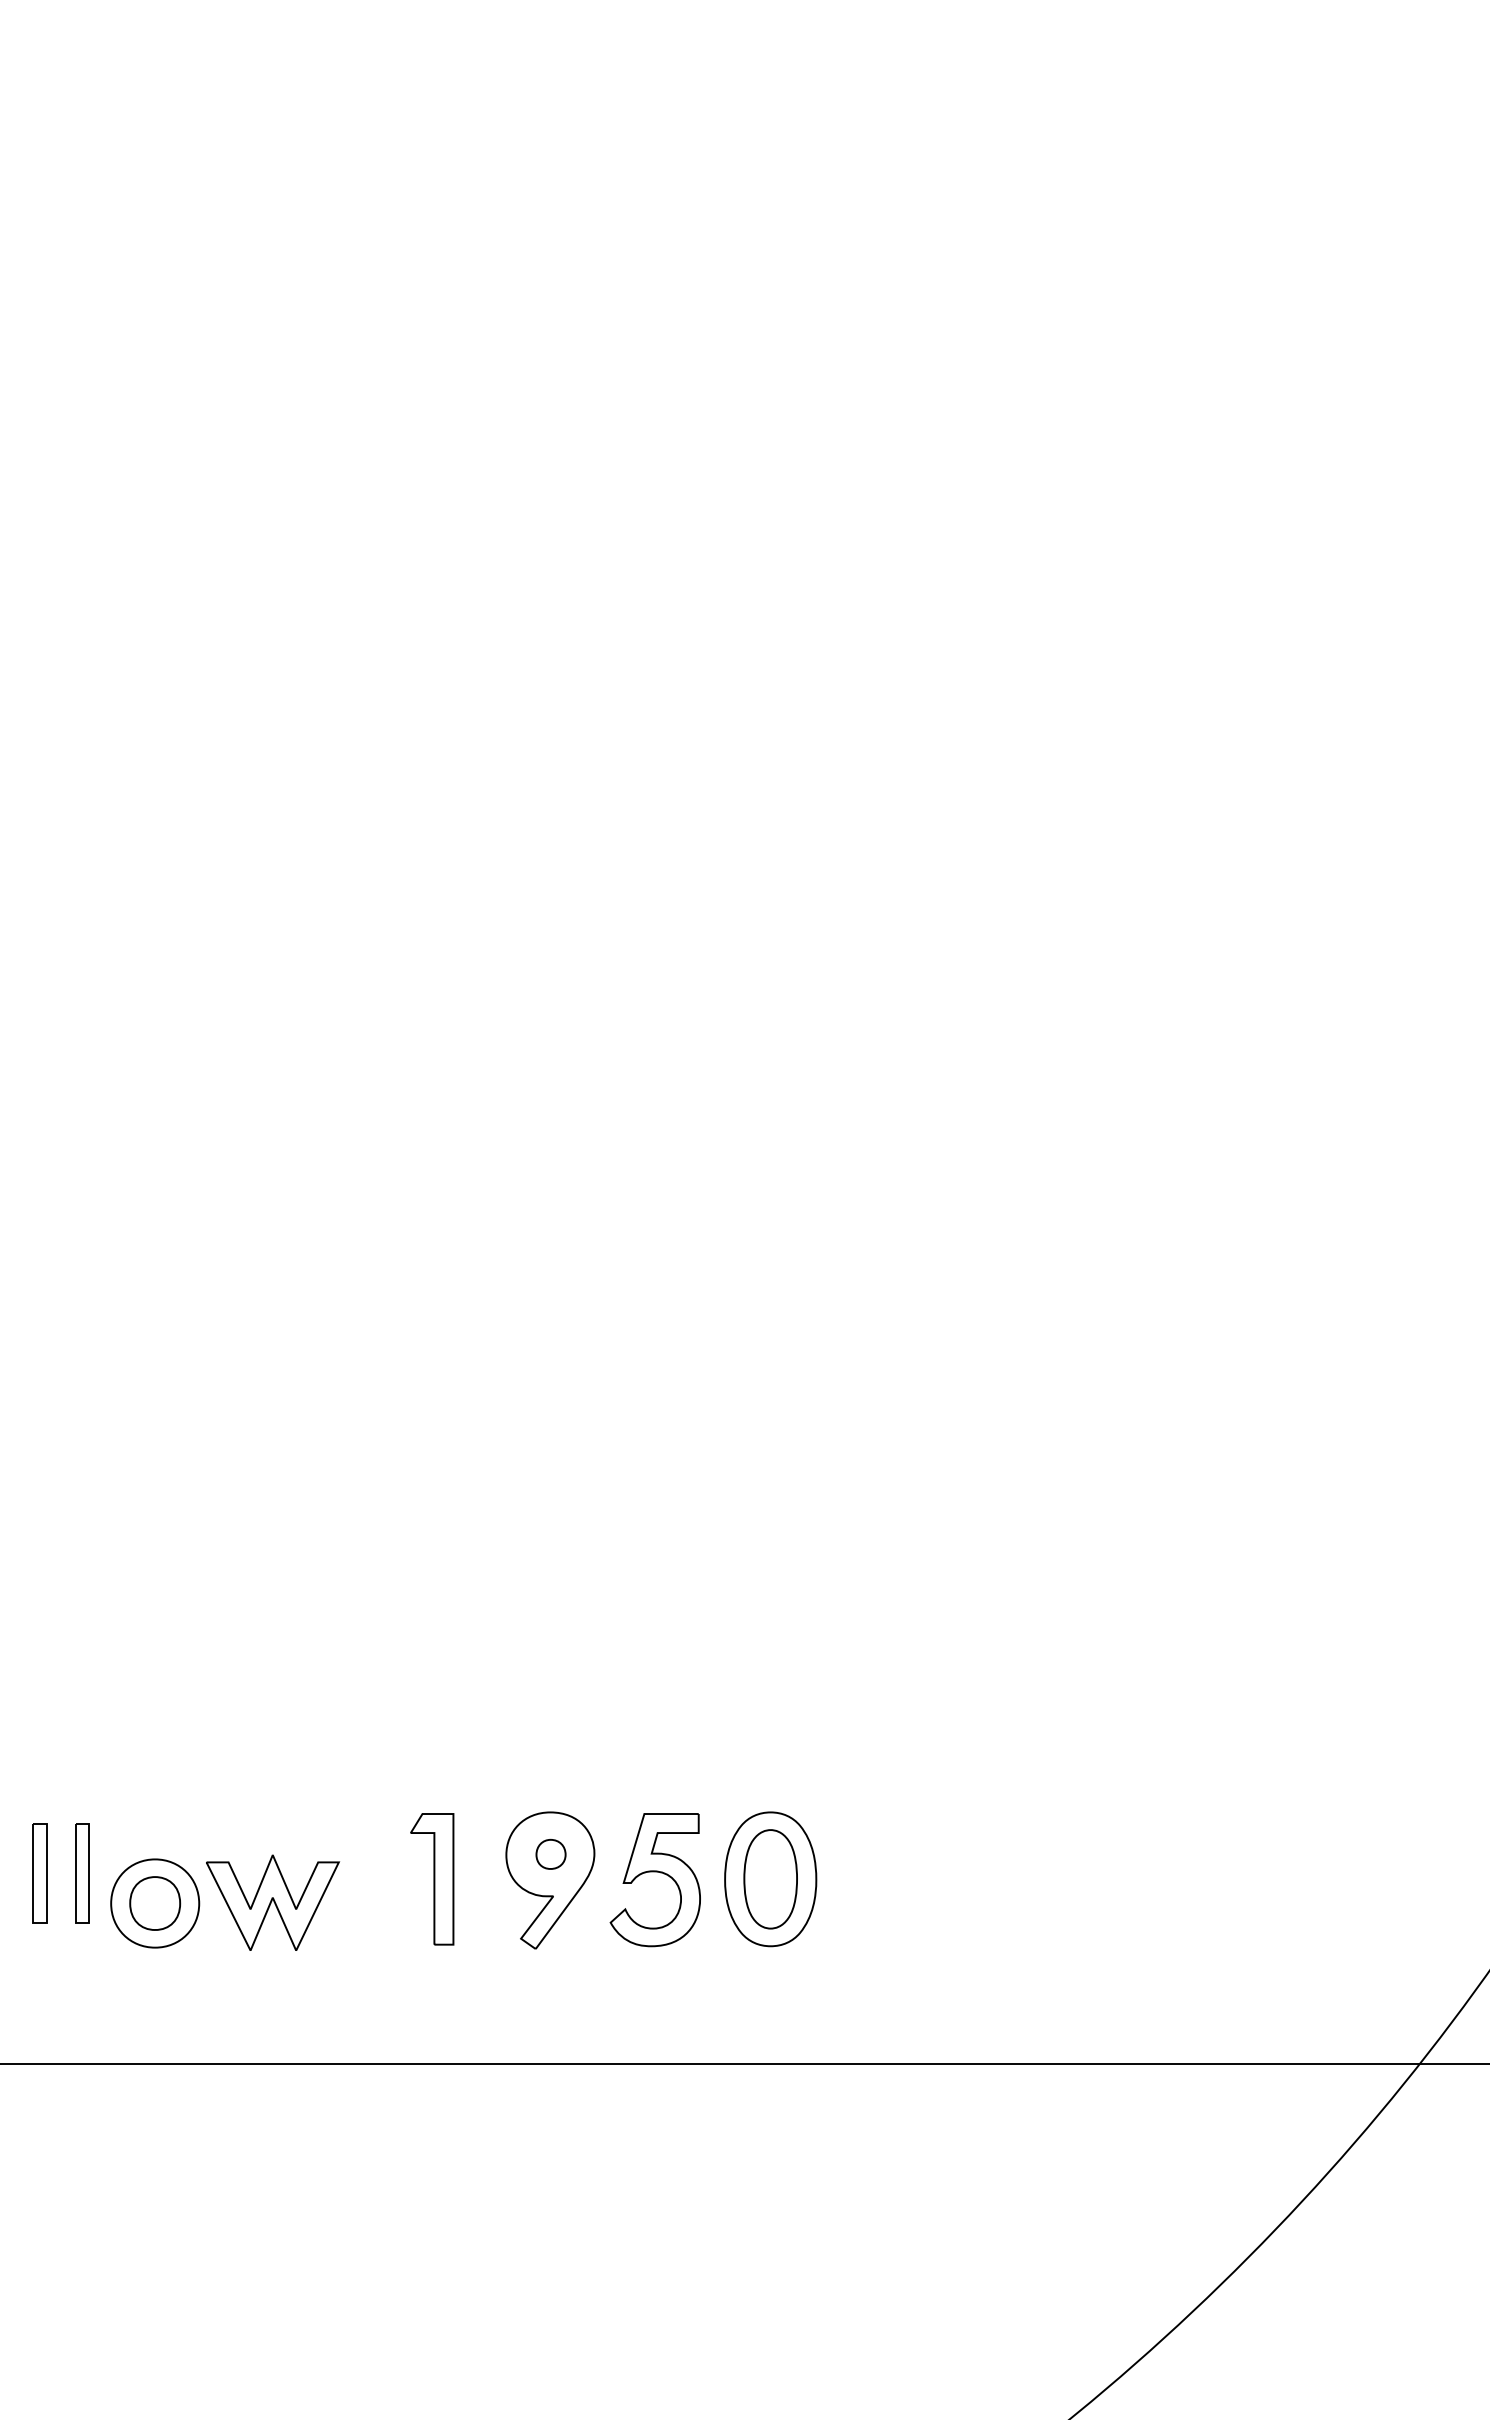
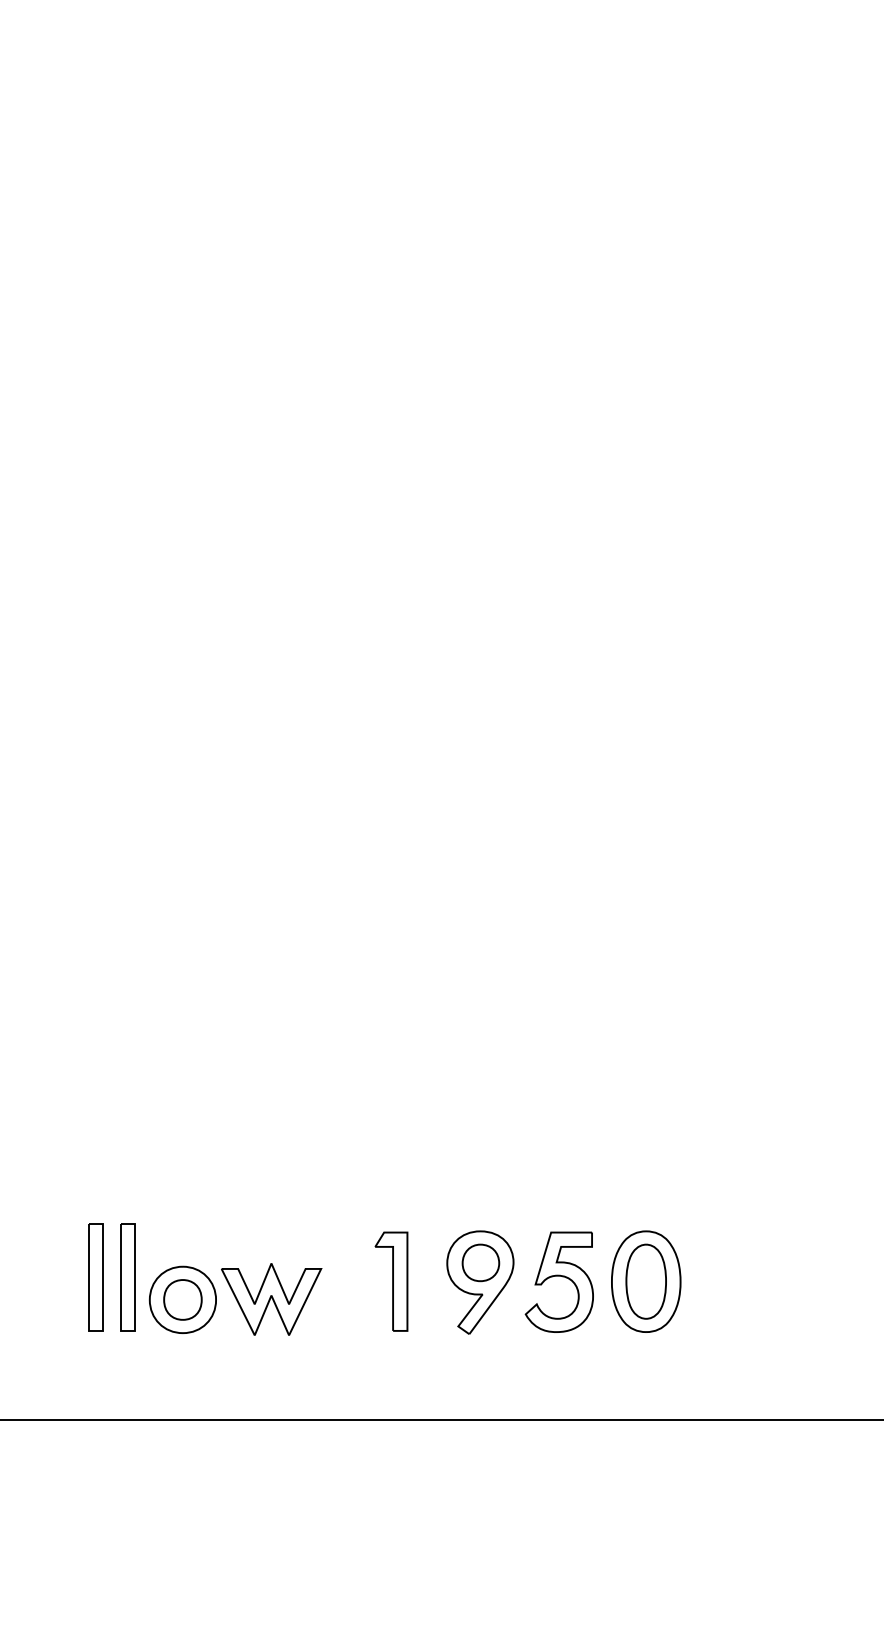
part: (550, 1854) -> (480, 1263), size x1.67
part: (39, 1873) -> (95, 1277), size x1.43
part: (82, 1873) -> (128, 1277), size x1.43

